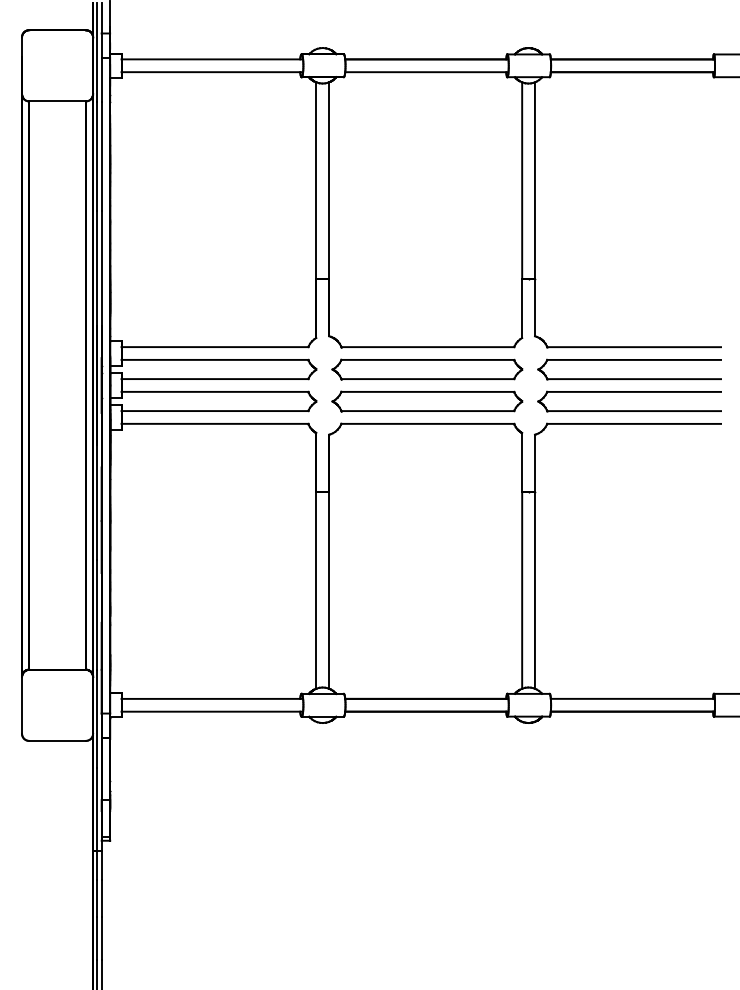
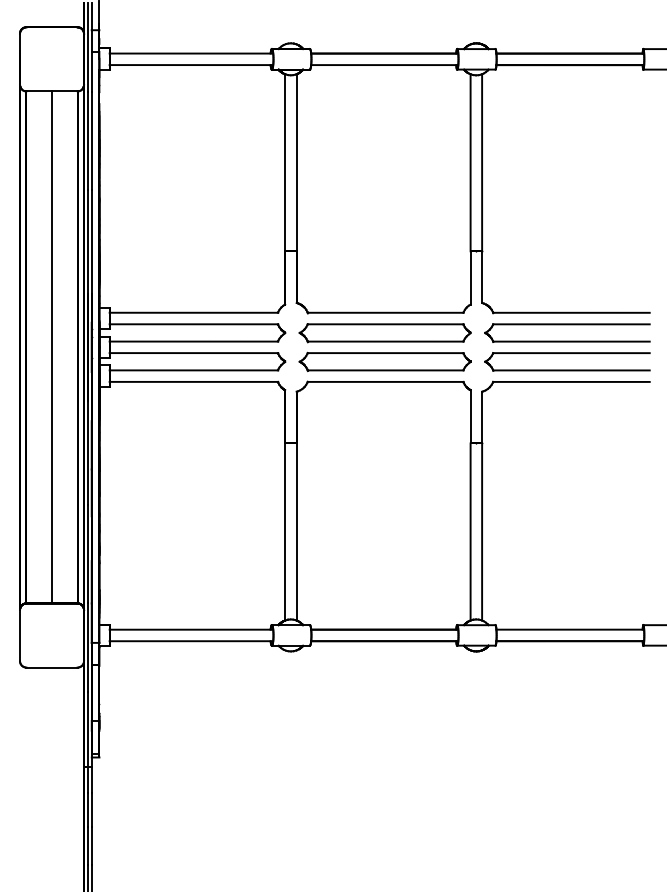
line: (57, 385) -> (51, 347), added

